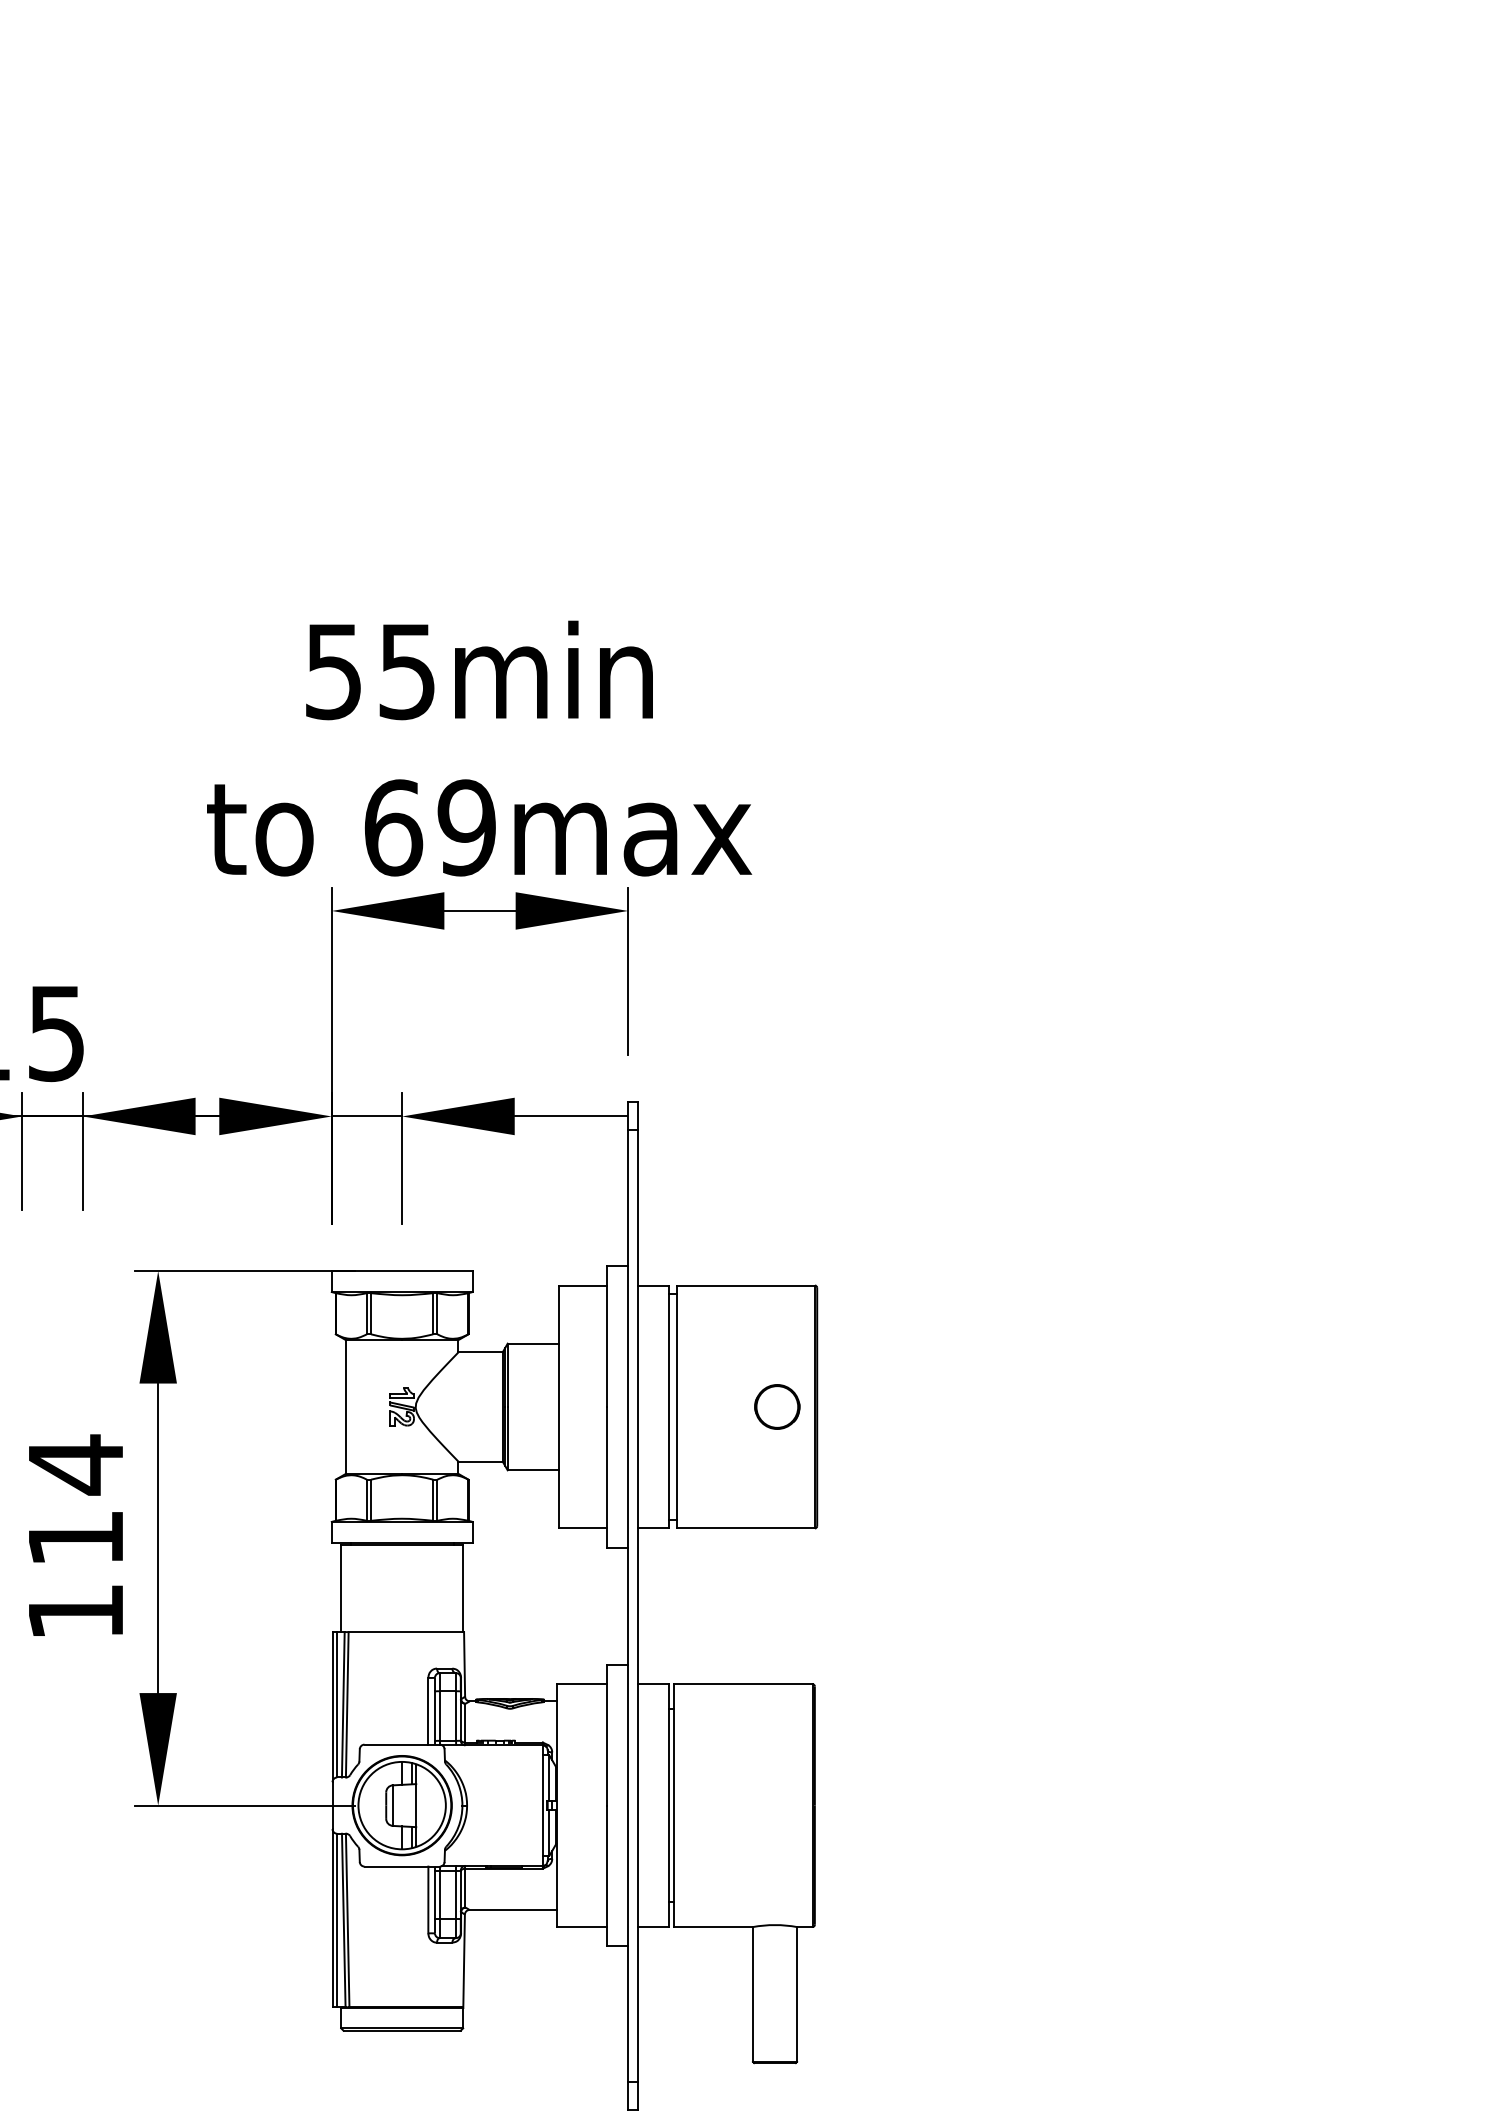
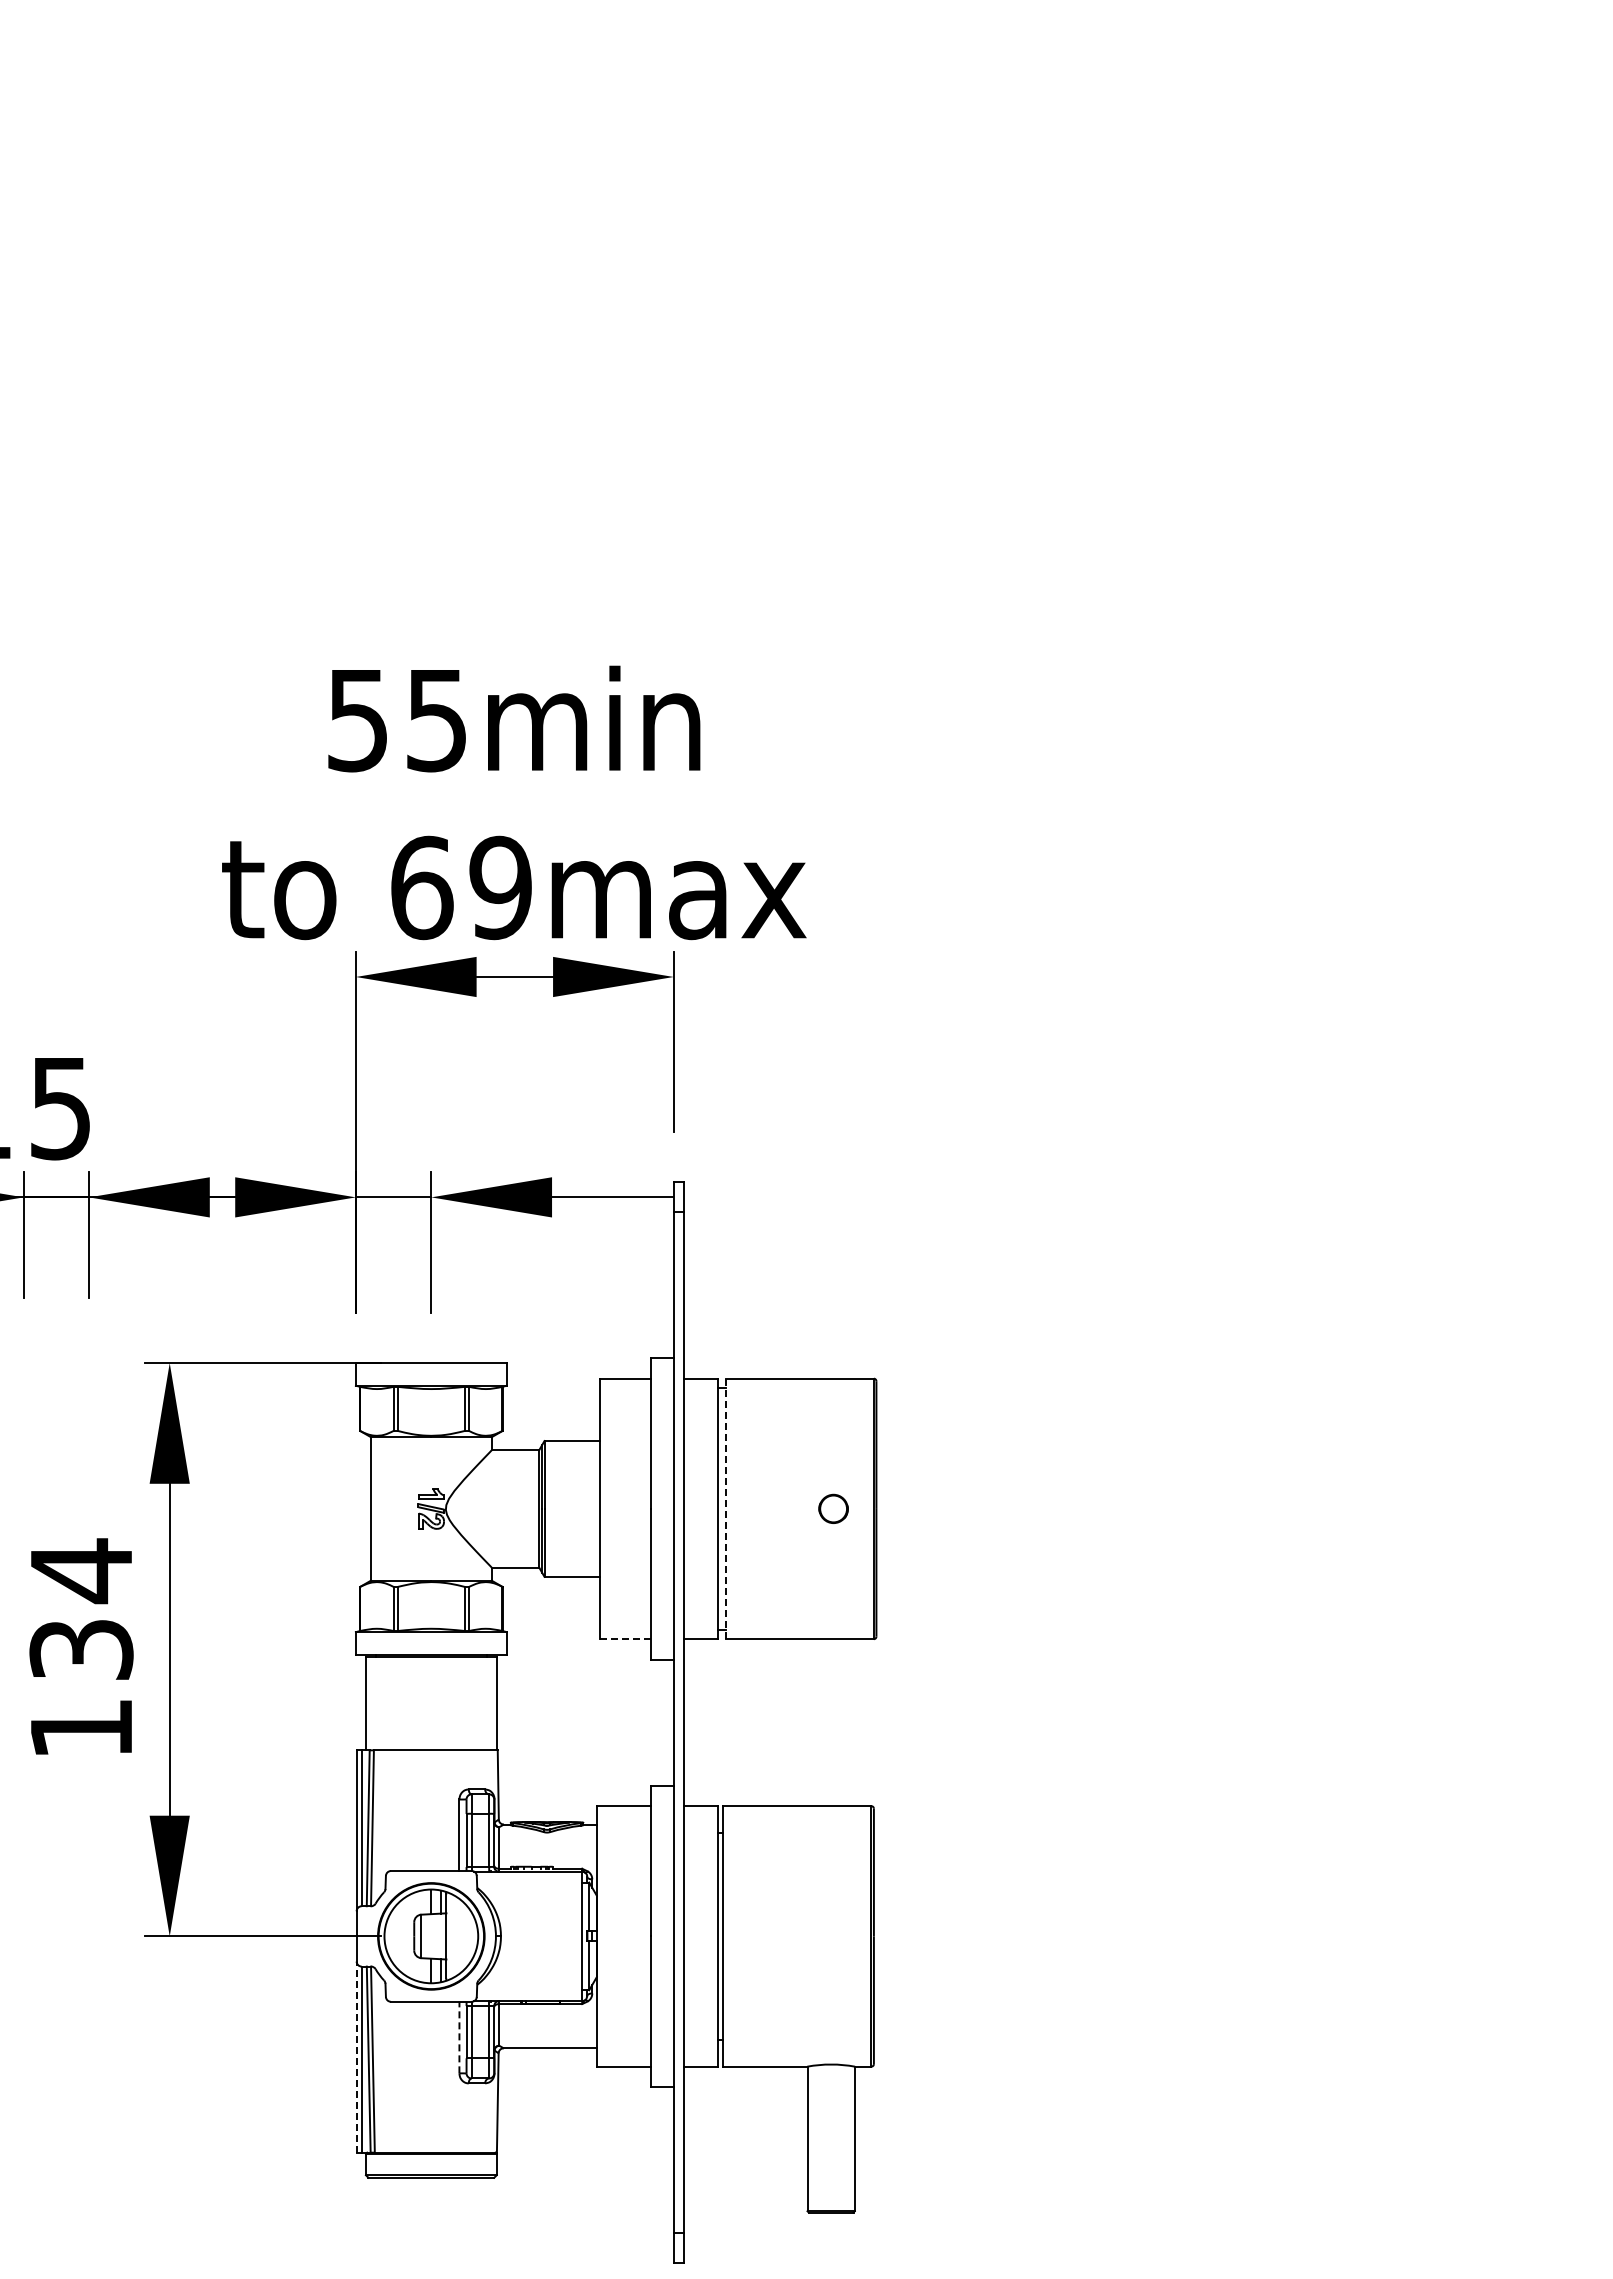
part: (777, 1406) -> (833, 1508), size x0.6
line: (676, 1407) -> (725, 1509), solid -> dashed
line: (583, 1528) -> (625, 1639), solid -> dashed
text: (75, 1538) -> (81, 1649), 114 -> 134
line: (428, 1899) -> (459, 2037), solid -> dashed
line: (332, 1918) -> (356, 2057), solid -> dashed

